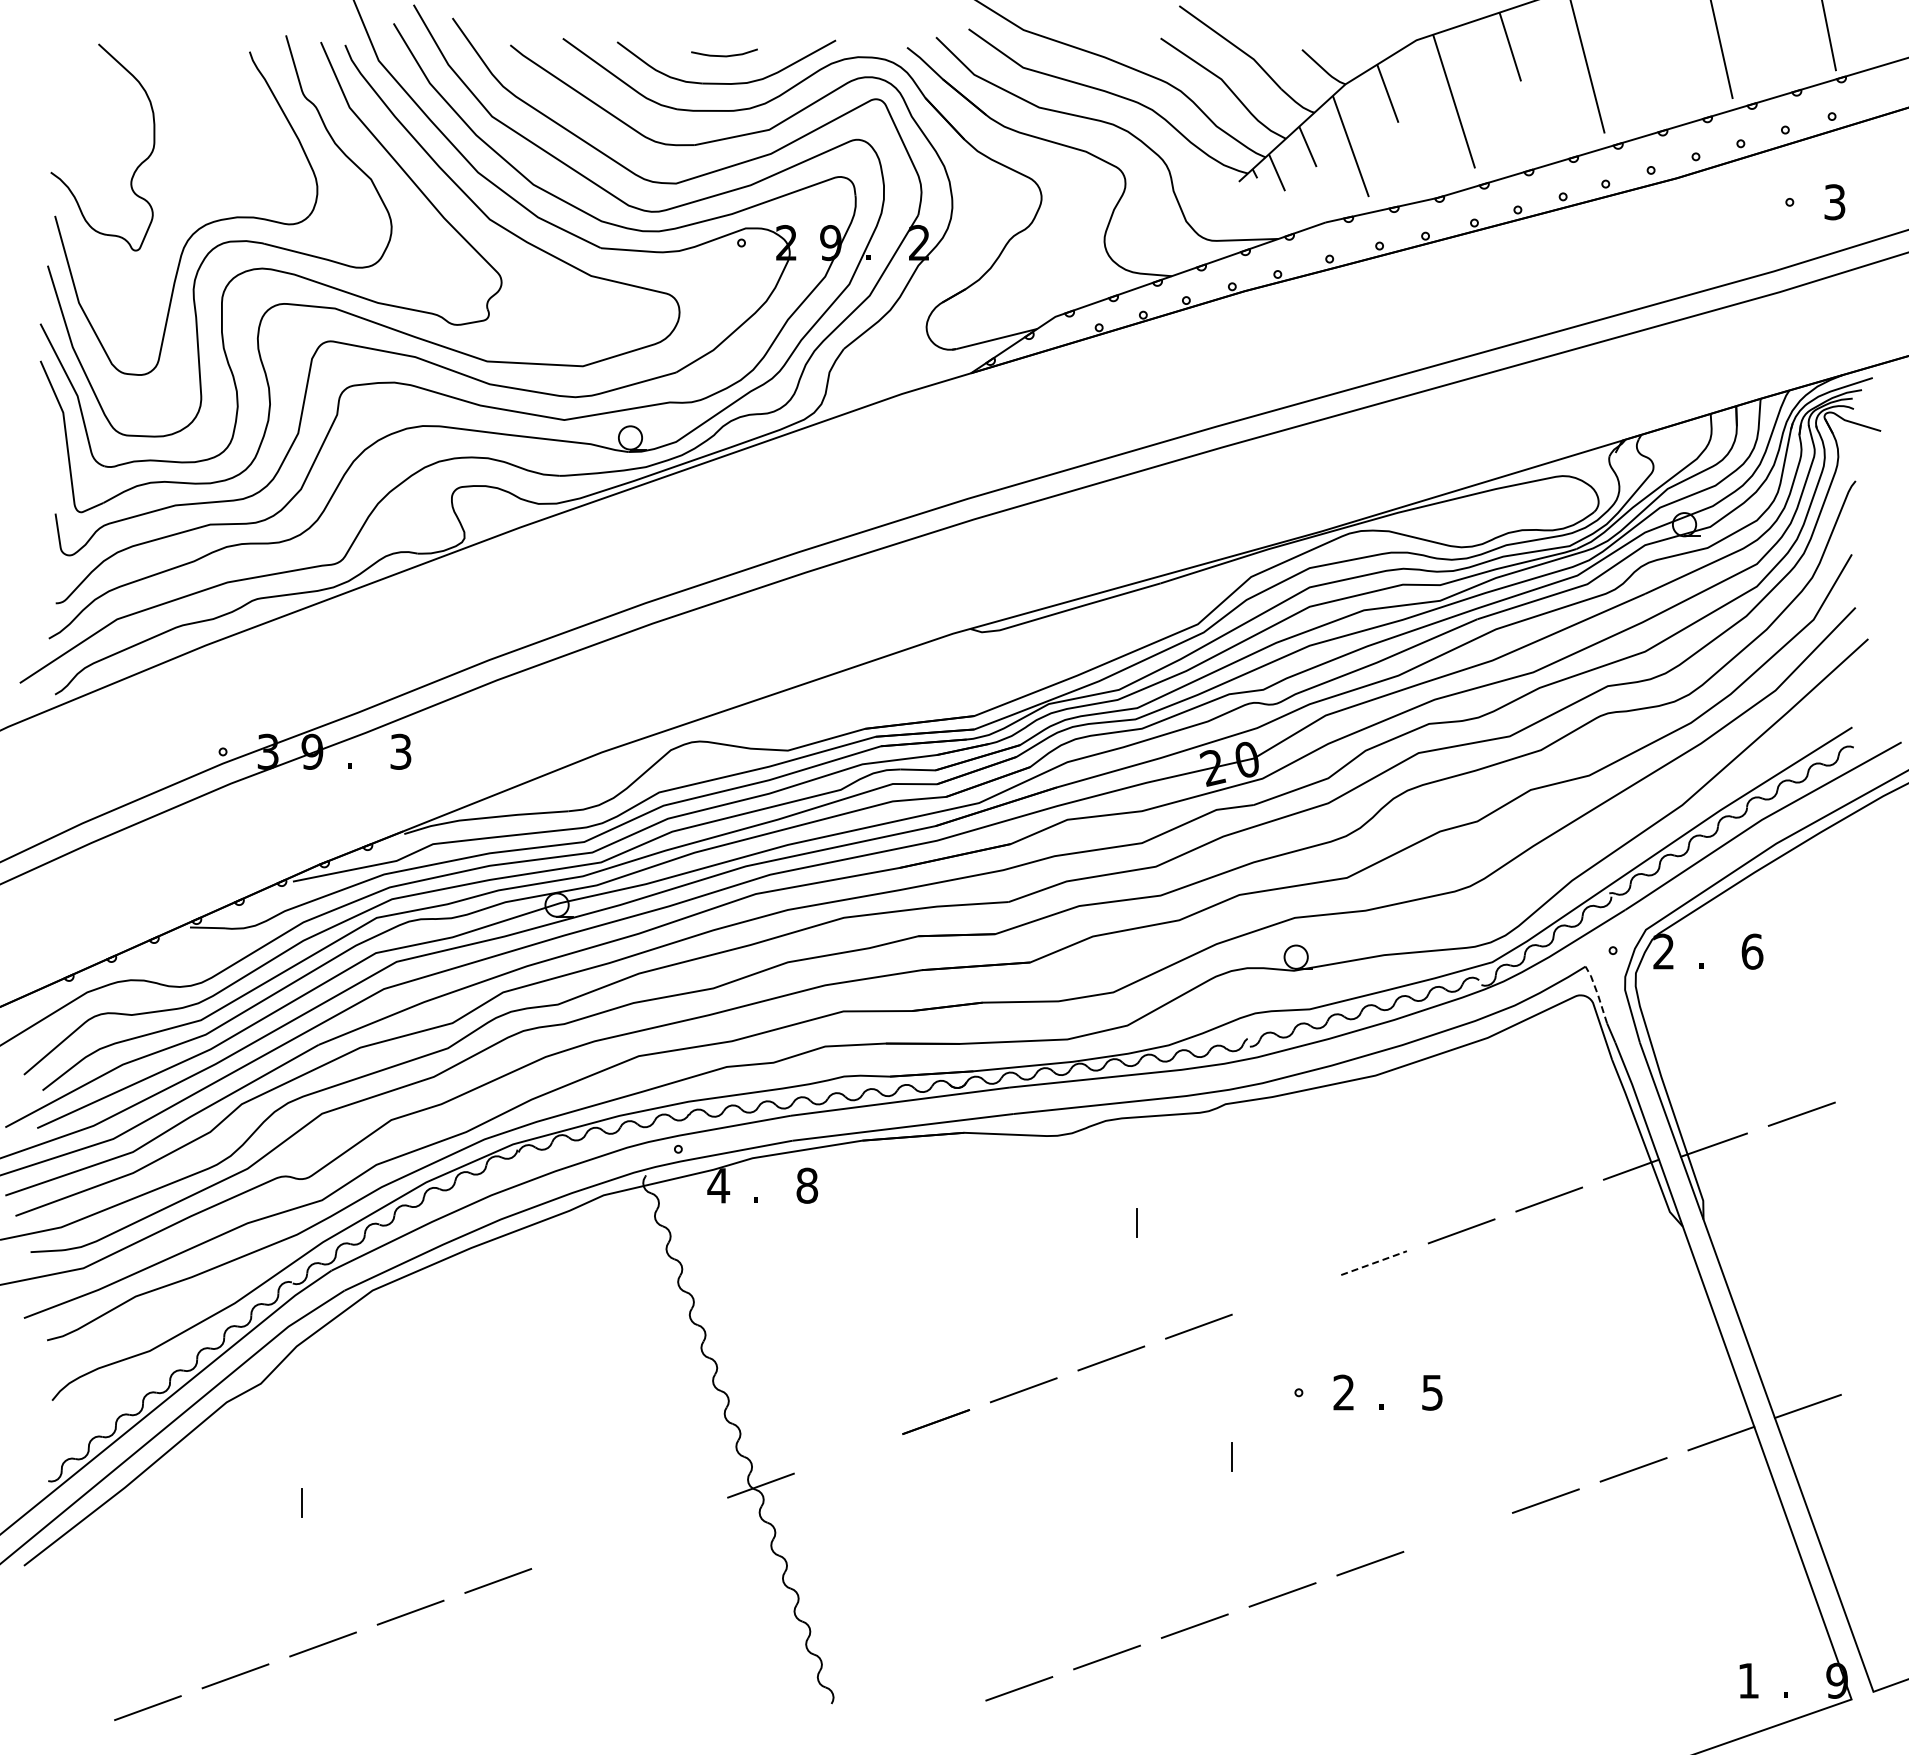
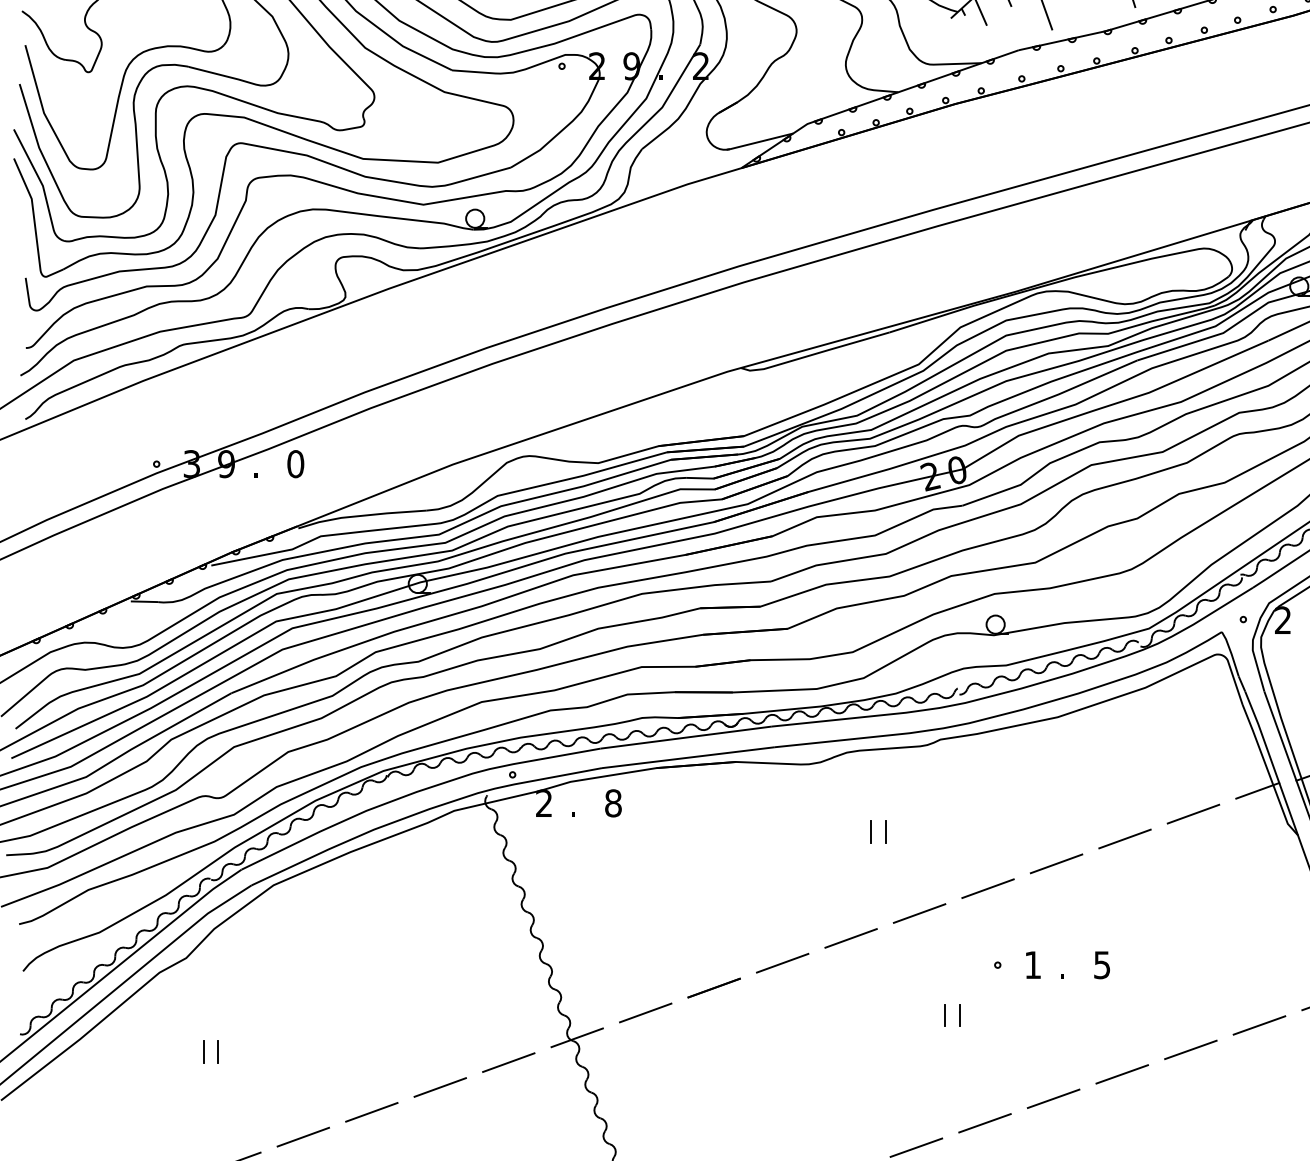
text: (400, 751) -> (295, 463), 3 -> 0
line: (1597, 994) -> (1231, 653), dashed -> solid
text: (718, 1185) -> (544, 803), 4 -> 2
line: (1155, 1222) -> (885, 832), added
line: (1374, 1263) -> (1056, 864), dashed -> solid
line: (1286, 1294) -> (988, 888), added
text: (1343, 1392) -> (1032, 964), 2 -> 1
line: (848, 1453) -> (645, 1012), added
line: (1250, 1457) -> (959, 1015), added
line: (283, 1503) -> (203, 1051), added
line: (673, 1517) -> (508, 1062), added
line: (1458, 1532) -> (1122, 1074), added
line: (585, 1549) -> (440, 1087), added

